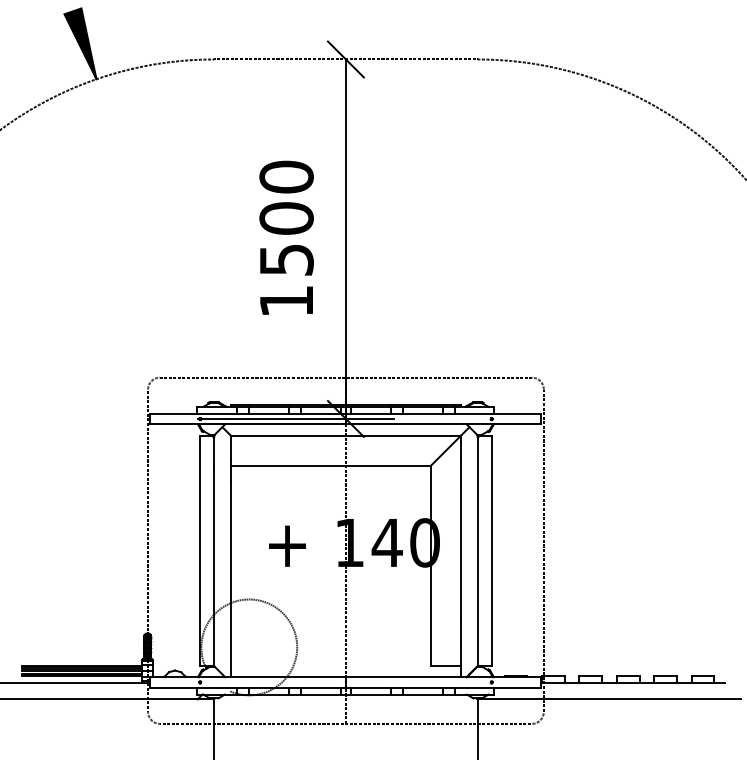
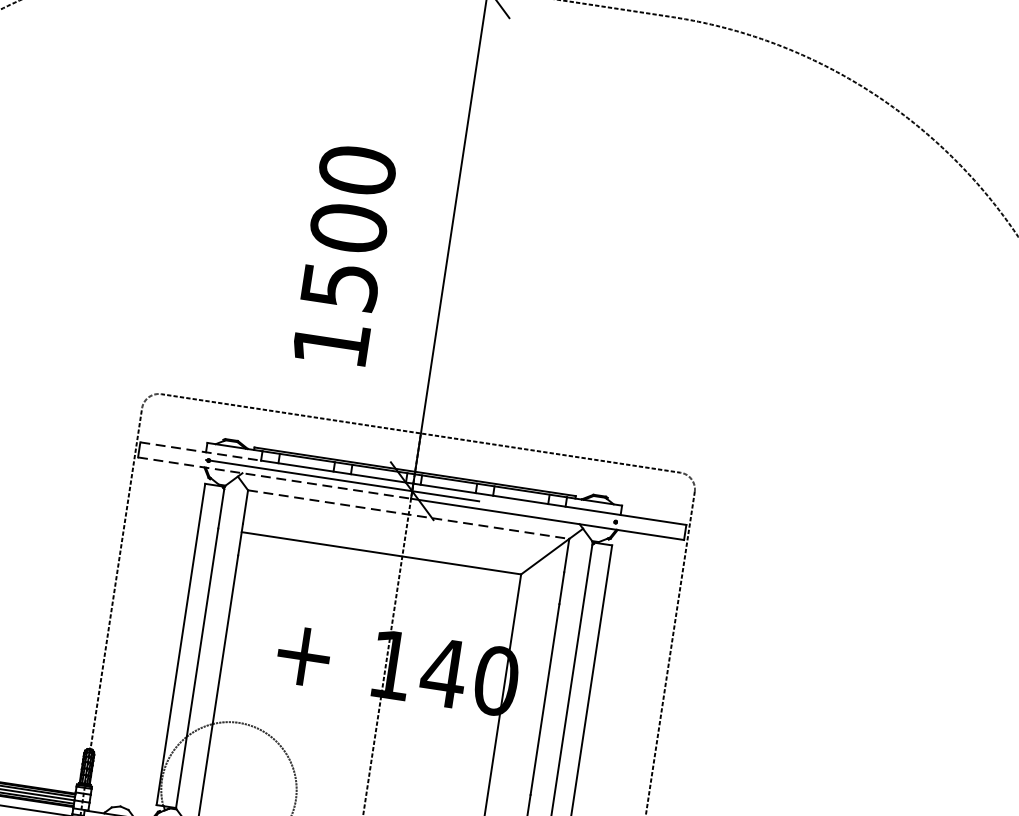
text: (286, 237) -> (344, 254), moved
line: (194, 413) -> (201, 451), solid -> dashed
line: (248, 424) -> (274, 478), solid -> dashed
line: (346, 435) -> (409, 514), solid -> dashed

